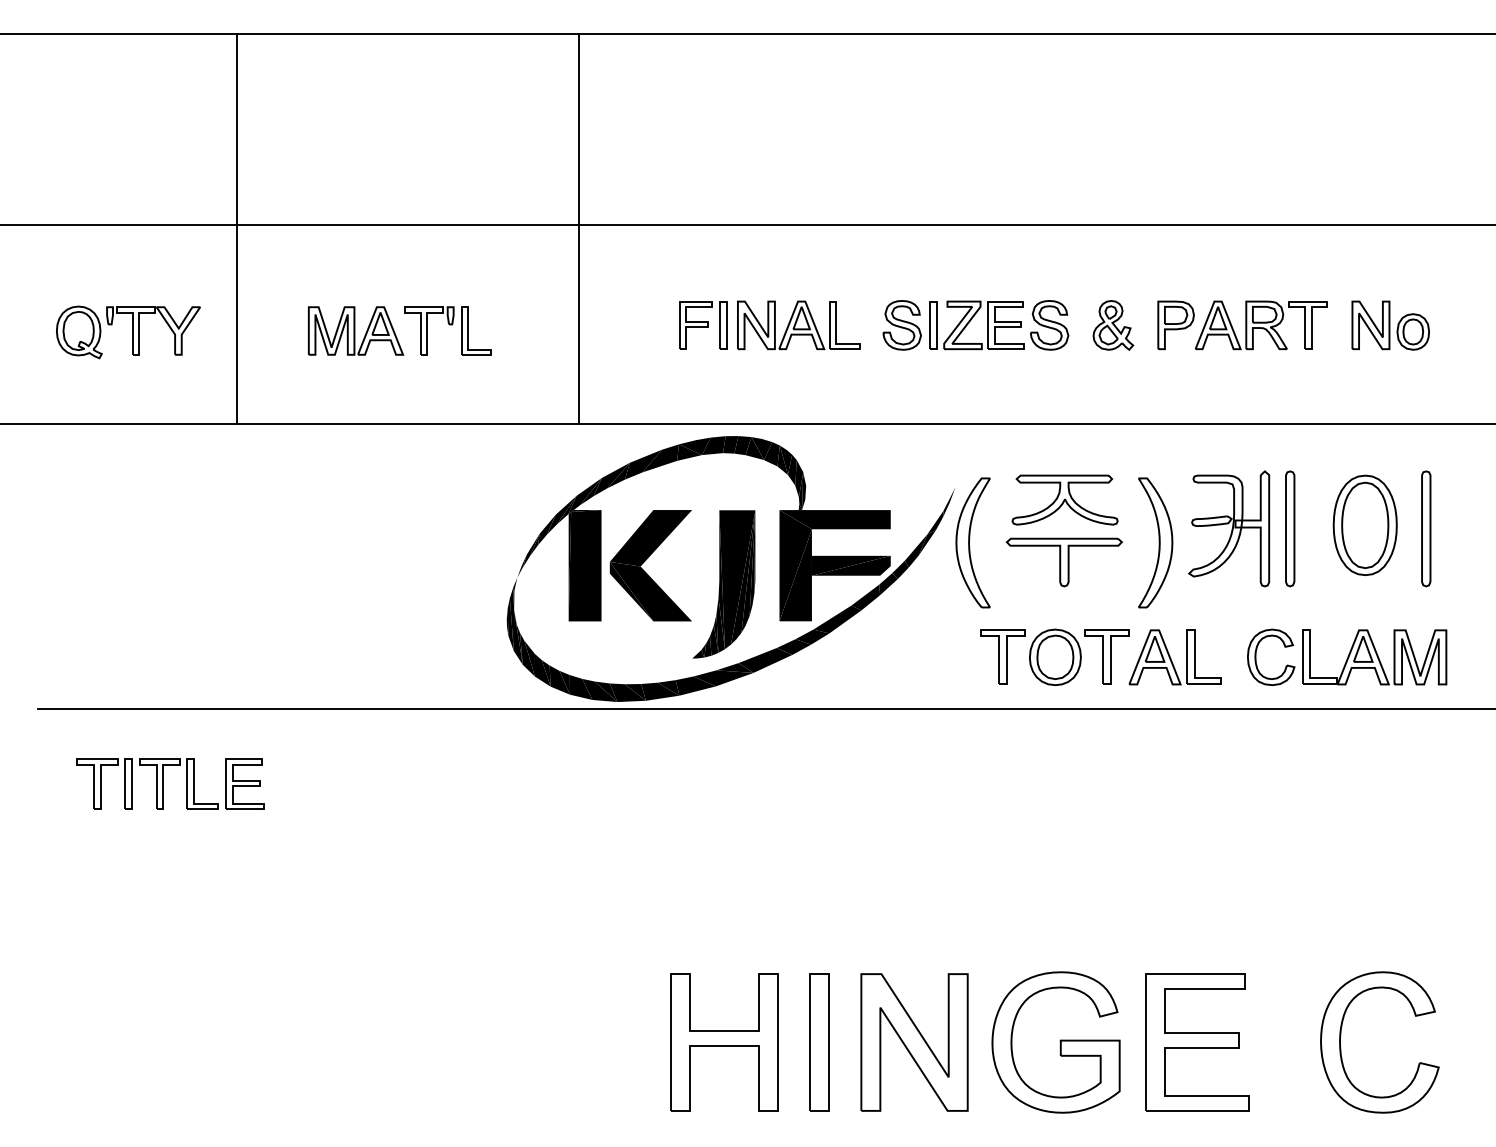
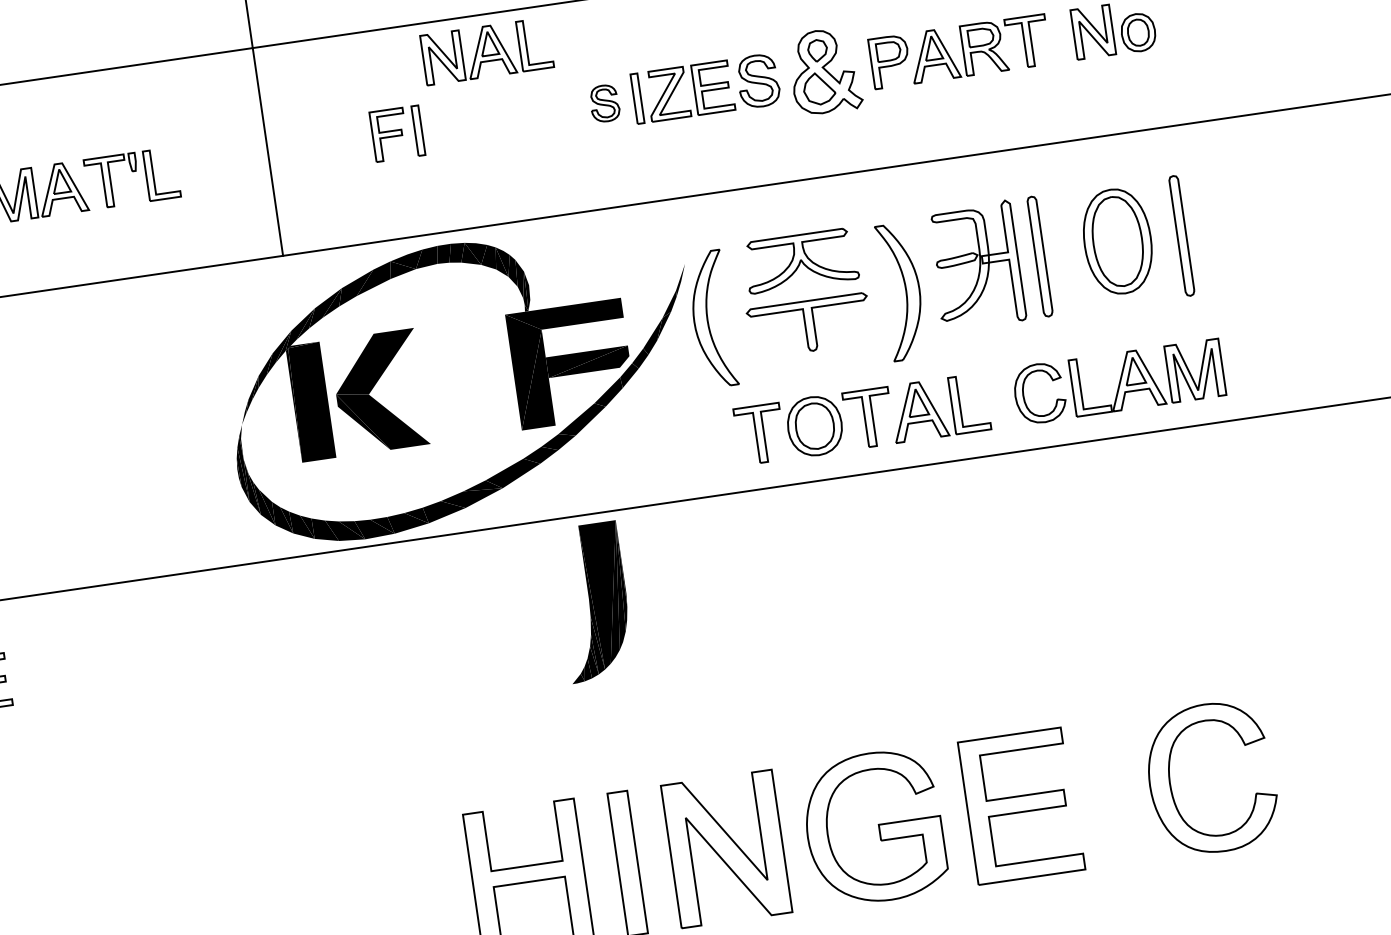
part: (798, 325) -> (486, 51), moved
part: (901, 325) -> (604, 103), size x0.7
part: (1113, 325) -> (825, 71), size x1.6
part: (723, 584) -> (593, 602), moved

